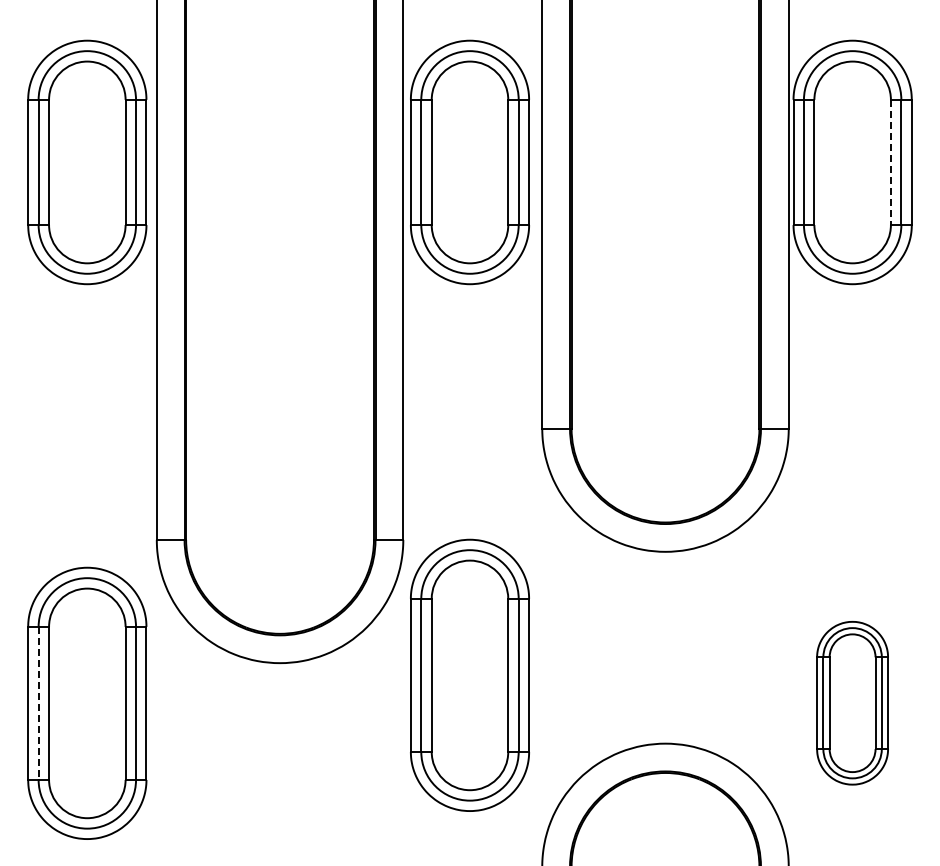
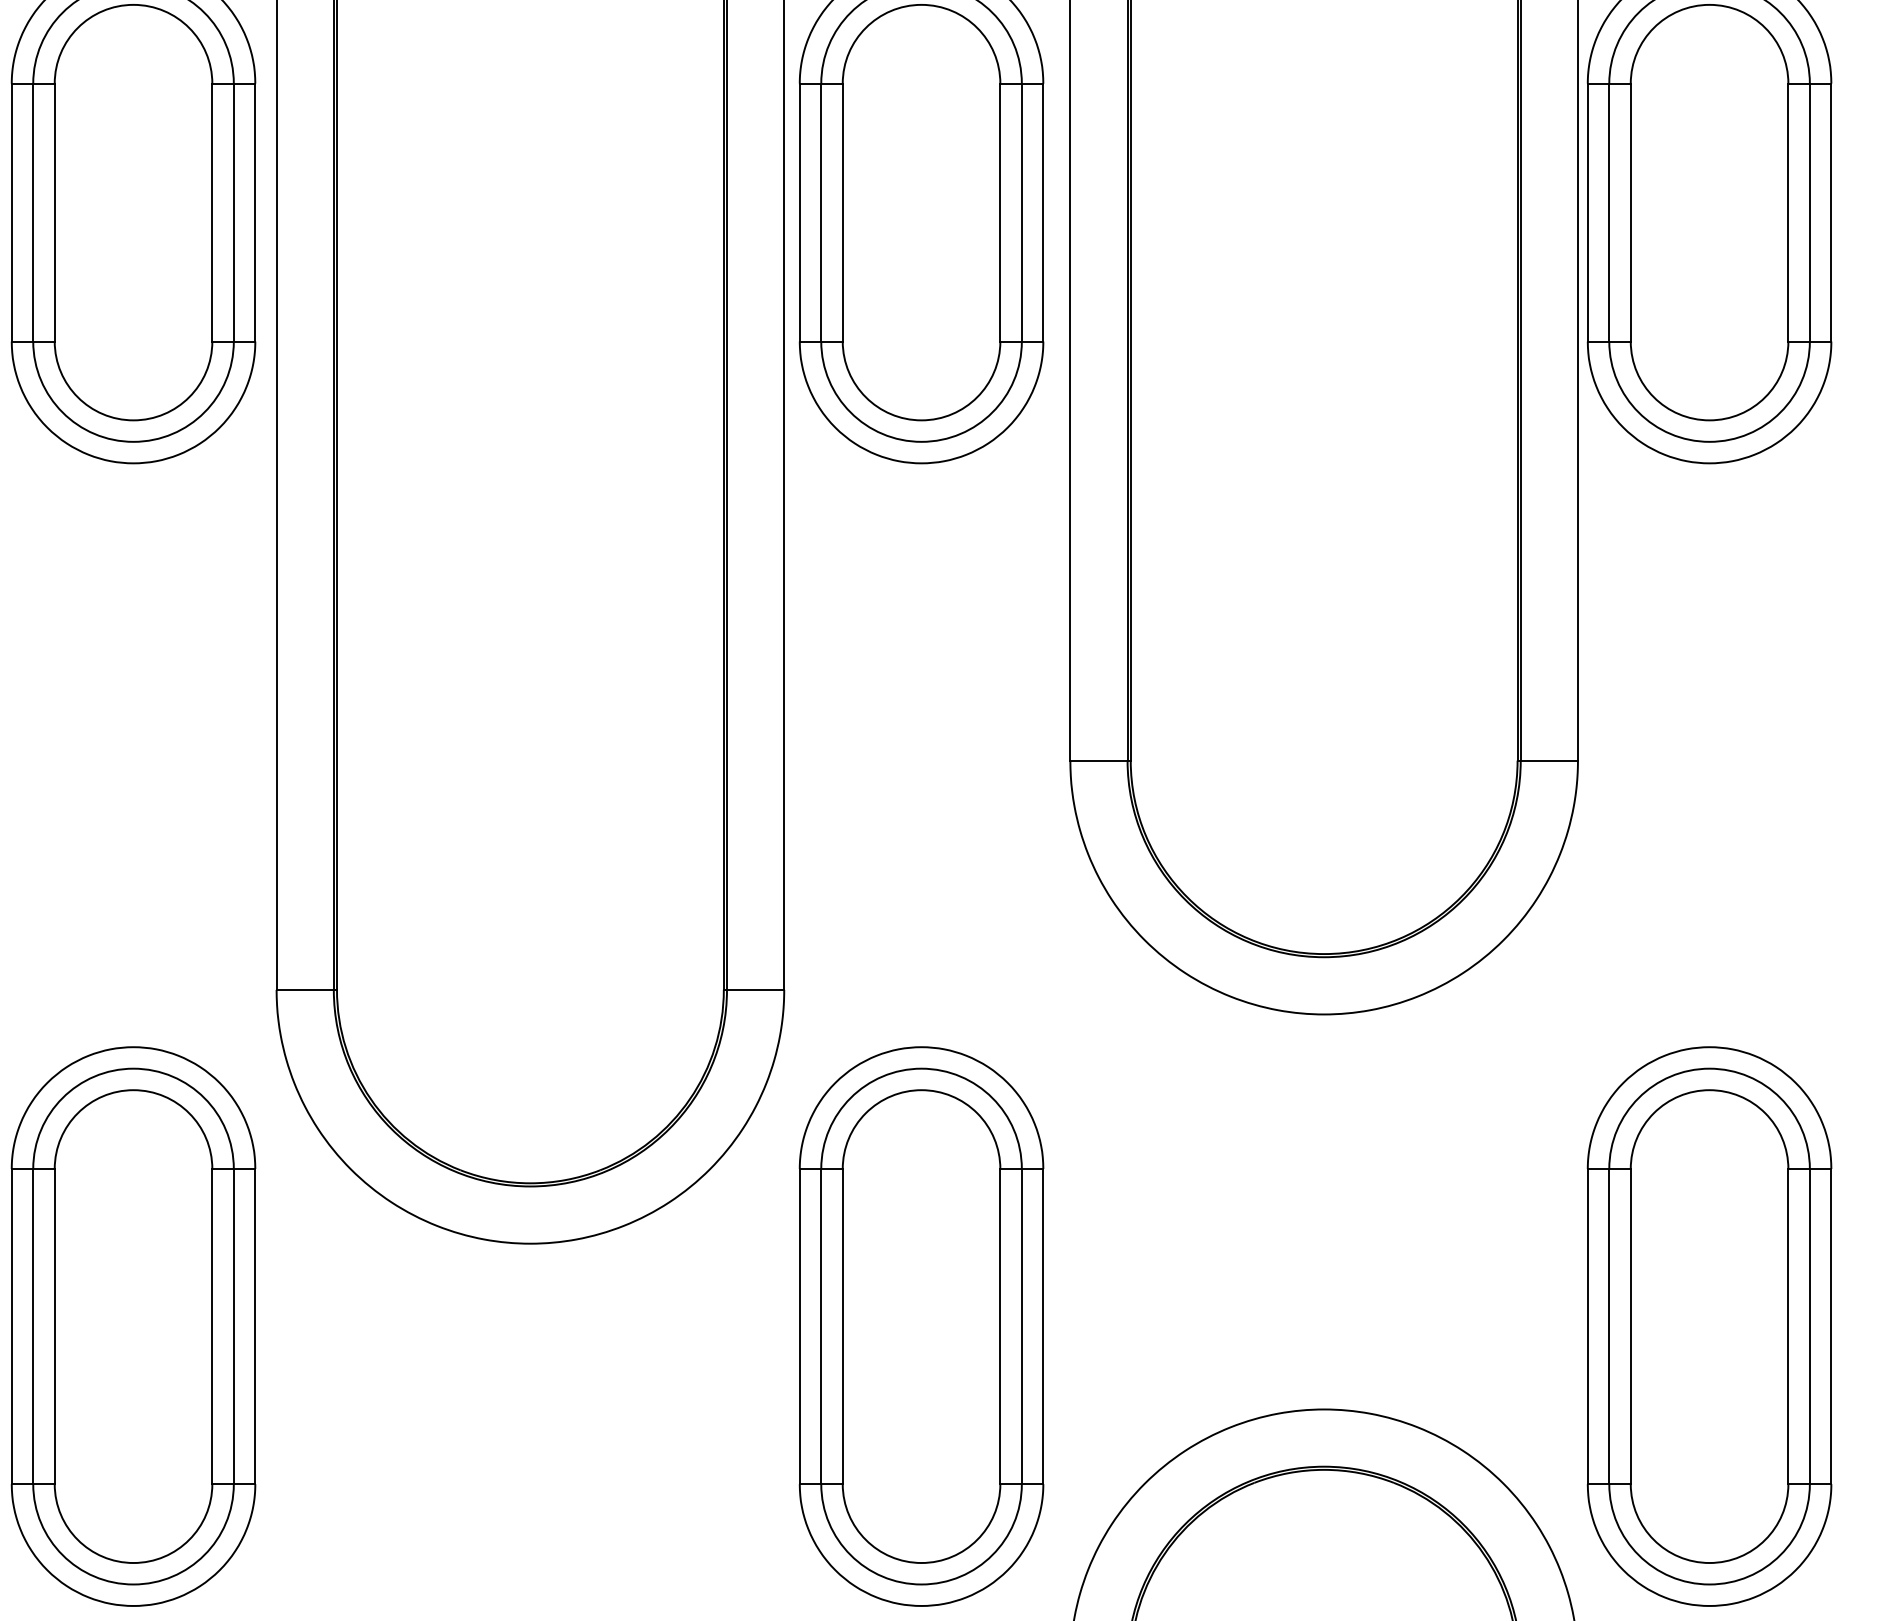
line: (890, 162) -> (1787, 212), dashed -> solid
part: (469, 674) -> (920, 1324), moved
part: (852, 702) -> (1709, 1324), size x1.67
line: (38, 703) -> (32, 1326), dashed -> solid

